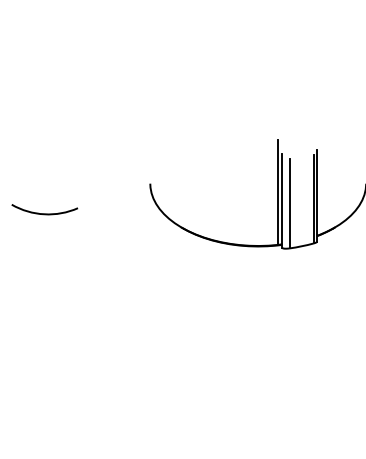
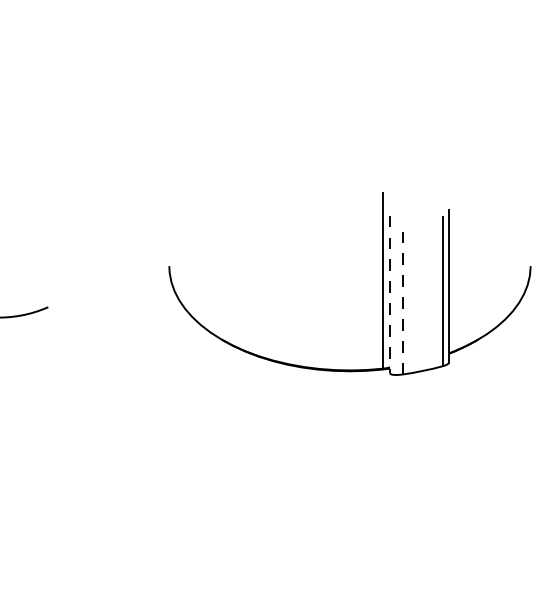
line: (282, 201) -> (390, 295), solid -> dashed
line: (289, 203) -> (402, 299), solid -> dashed

